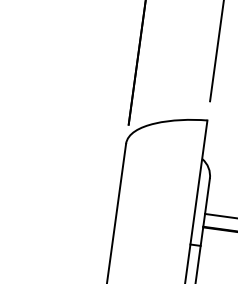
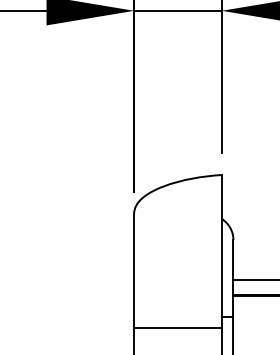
line: (150, 249) -> (177, 328), added

